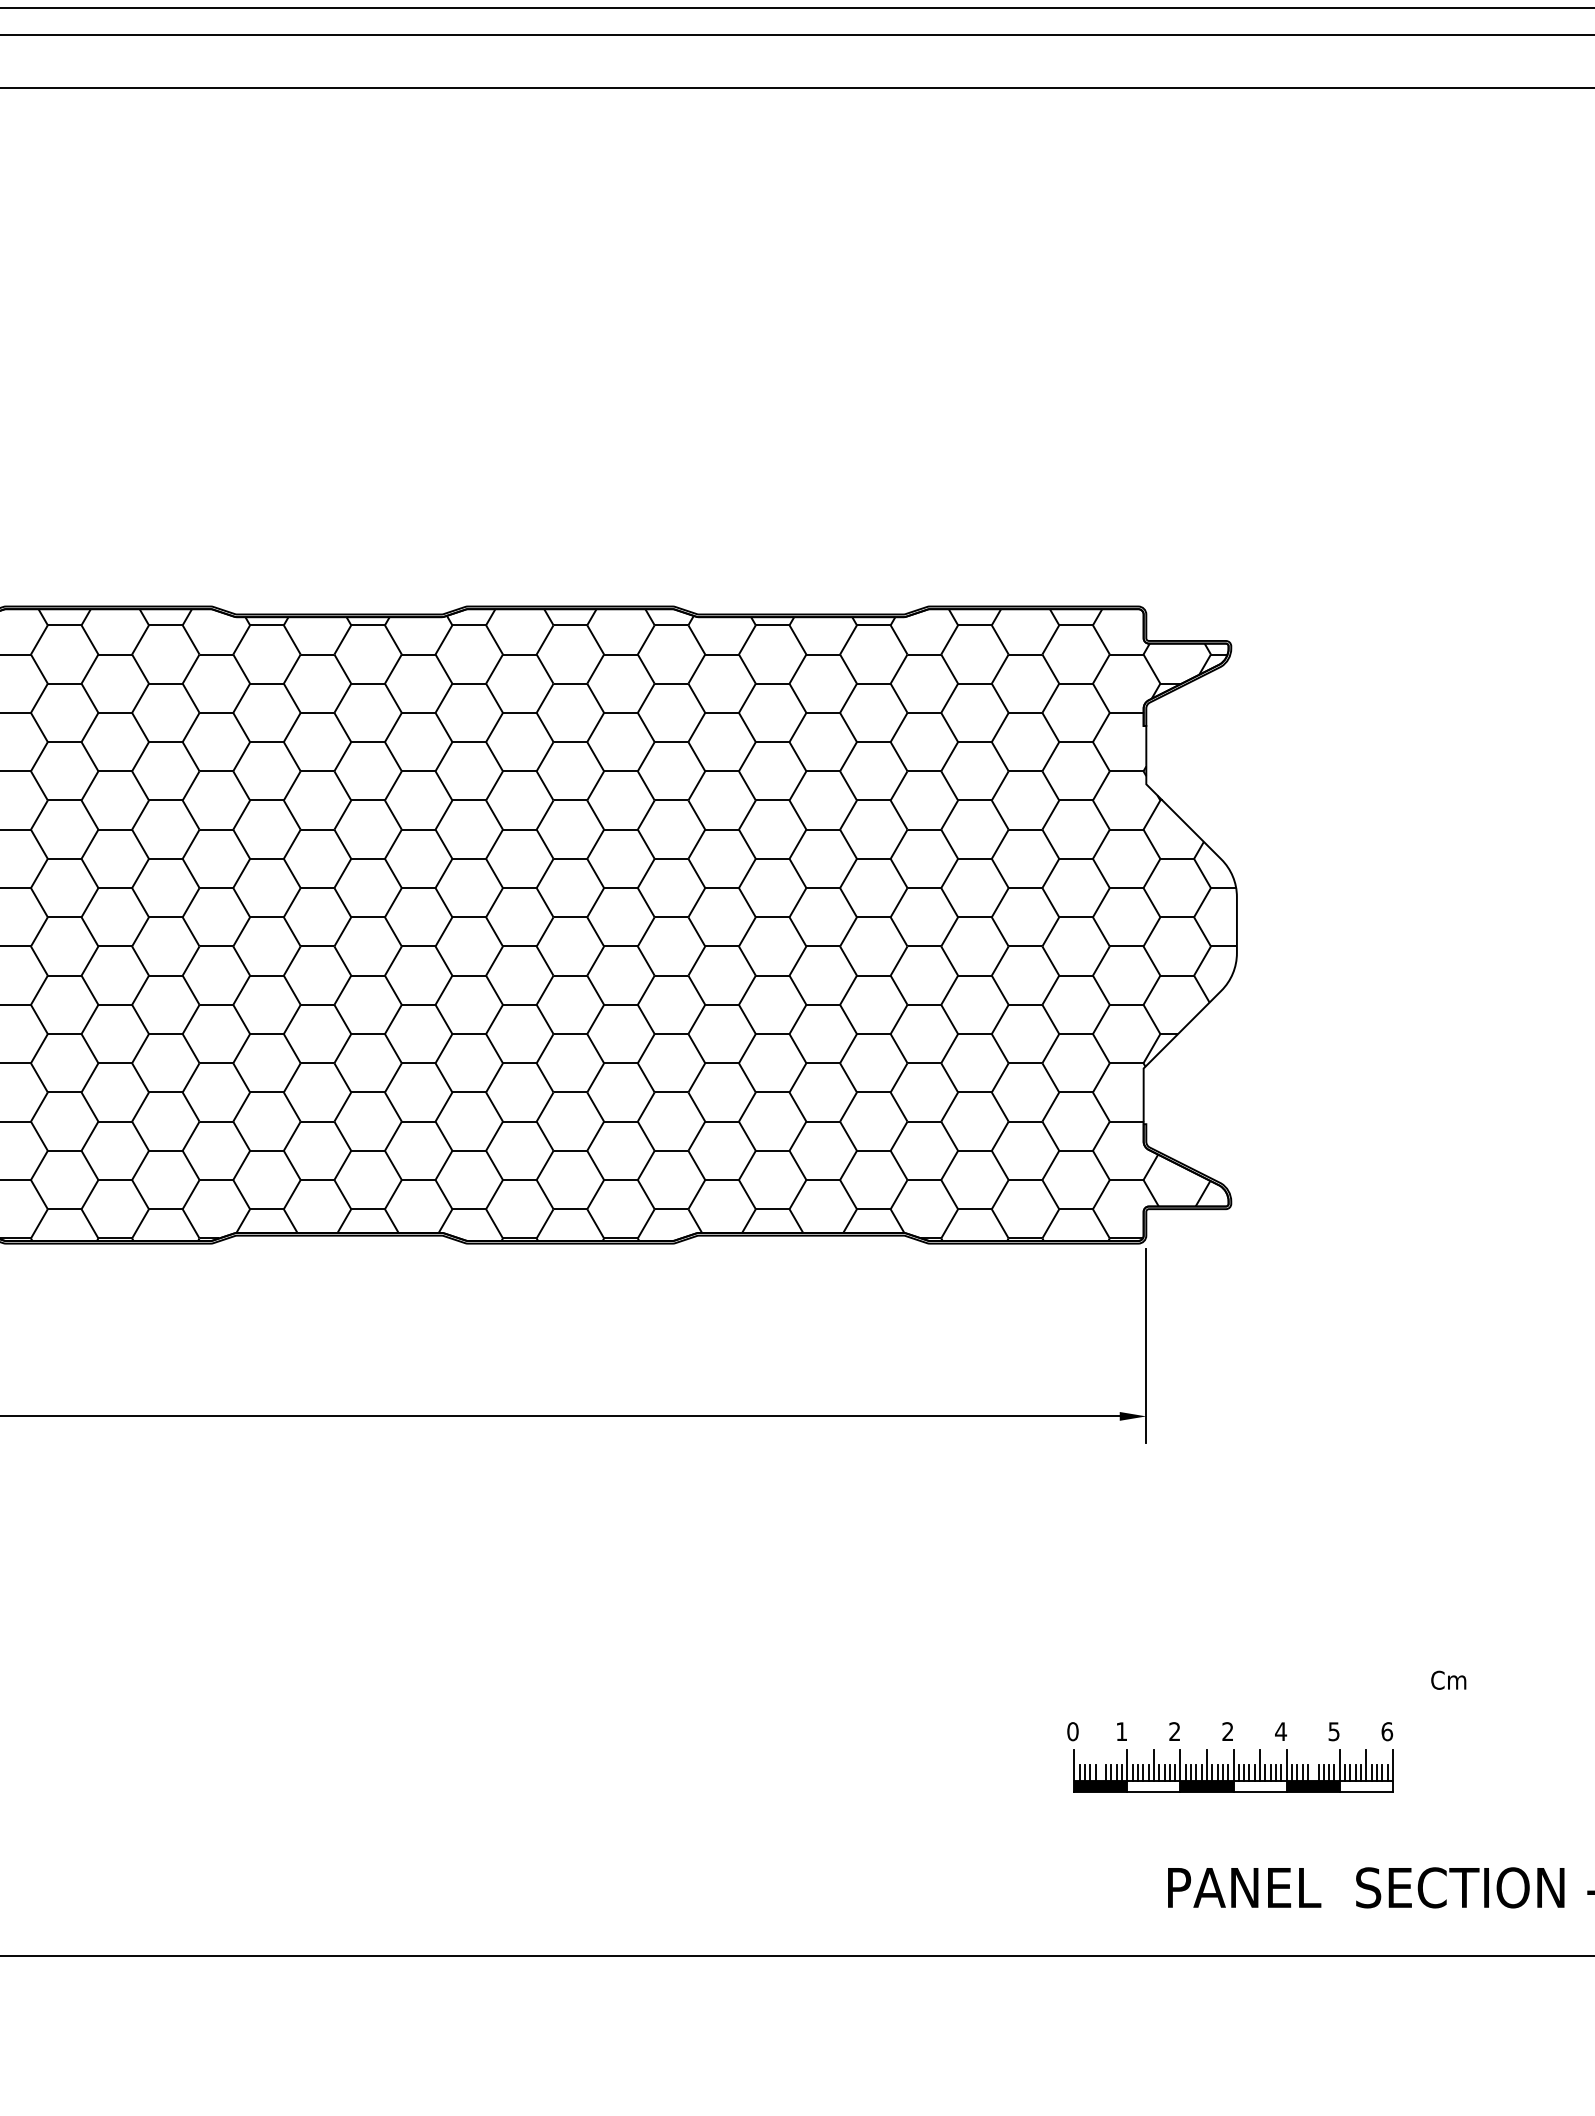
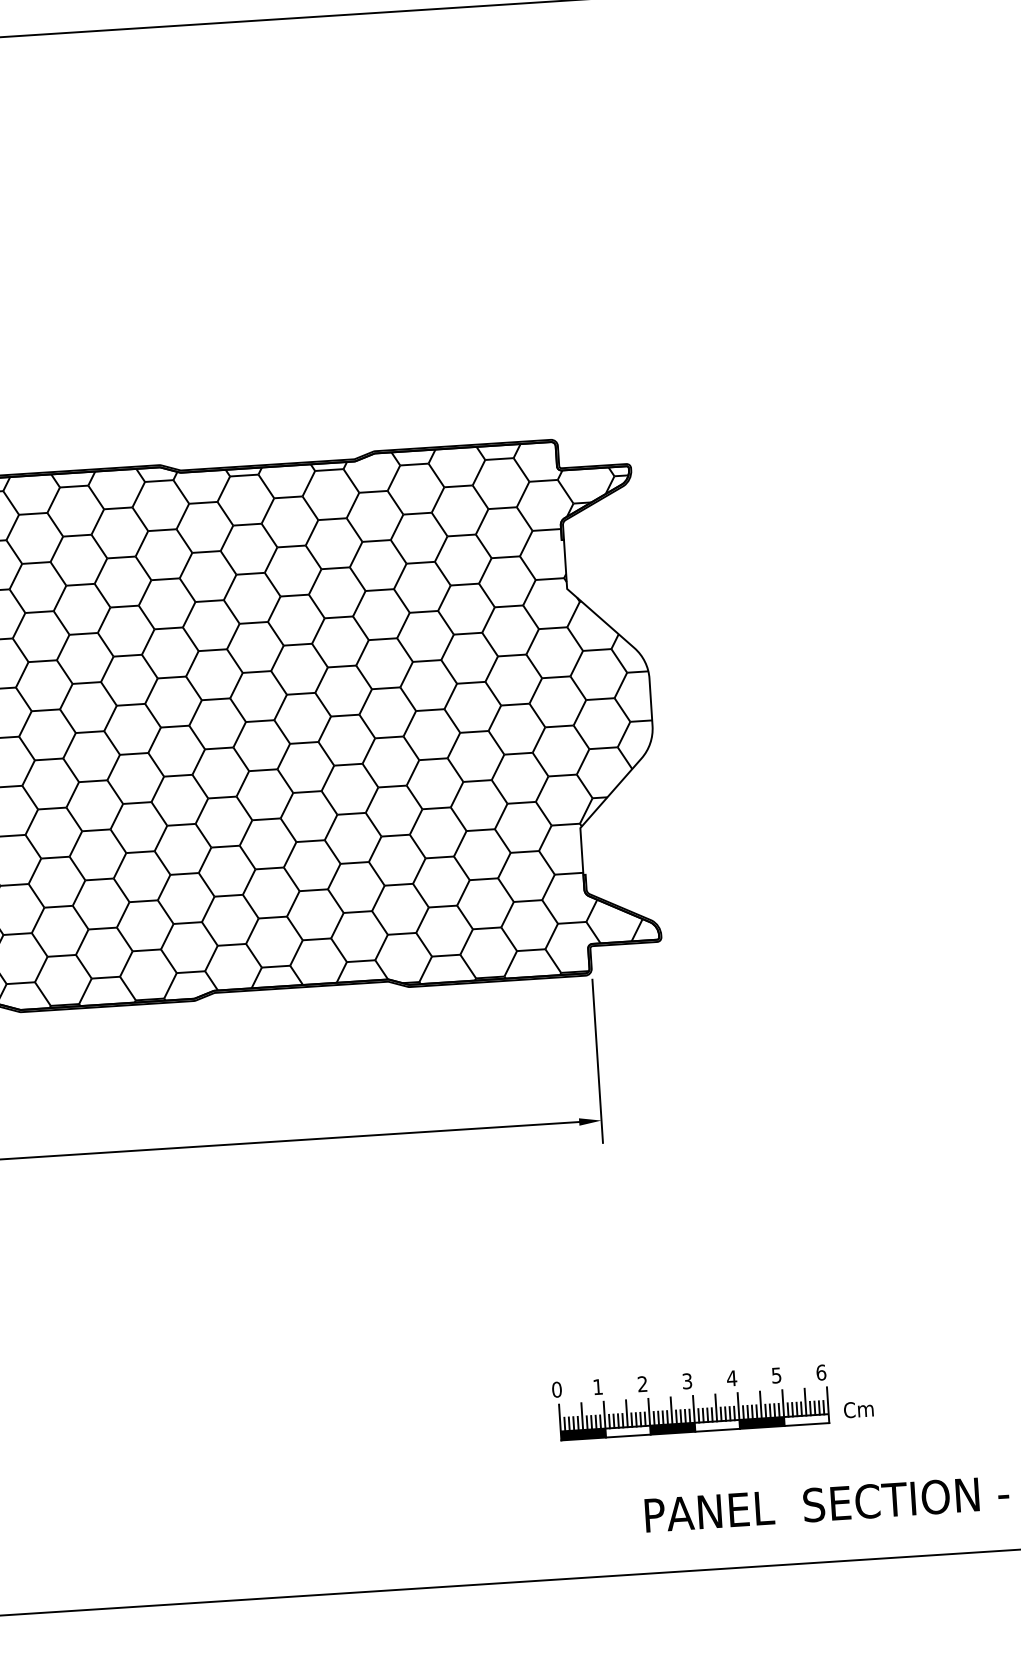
text: (1448, 1679) -> (858, 1408), moved
text: (1227, 1731) -> (686, 1381), 2 -> 3
line: (1100, 1765) -> (581, 1416), added
line: (1313, 1765) -> (761, 1405), added

